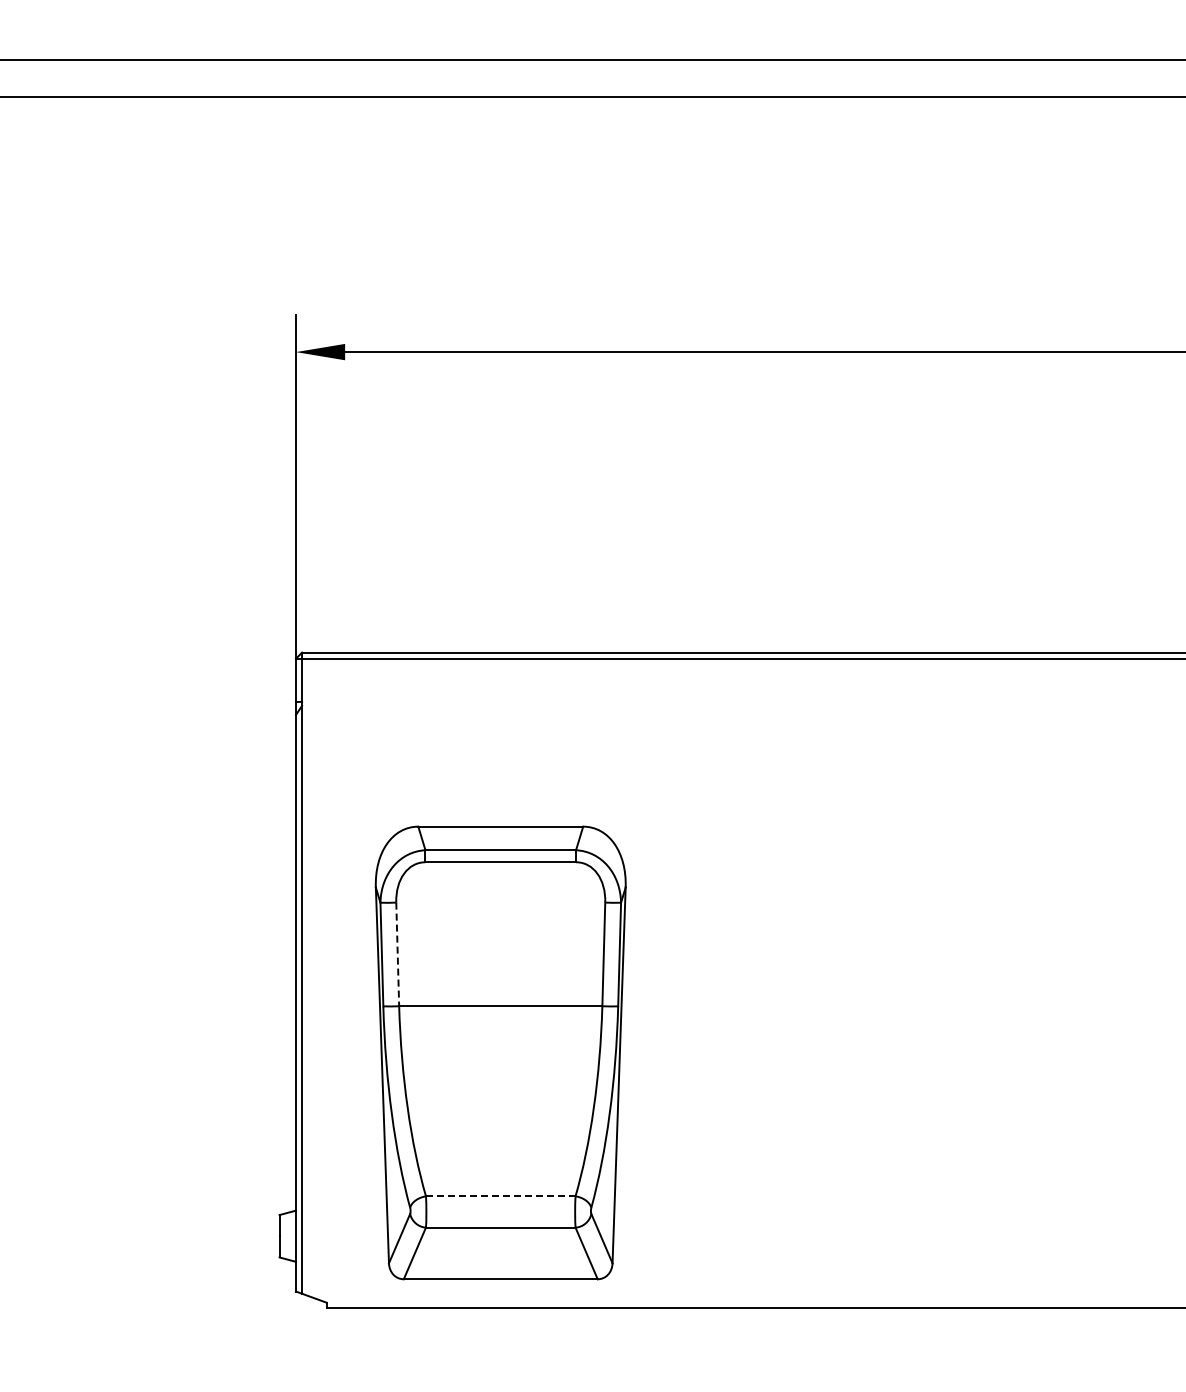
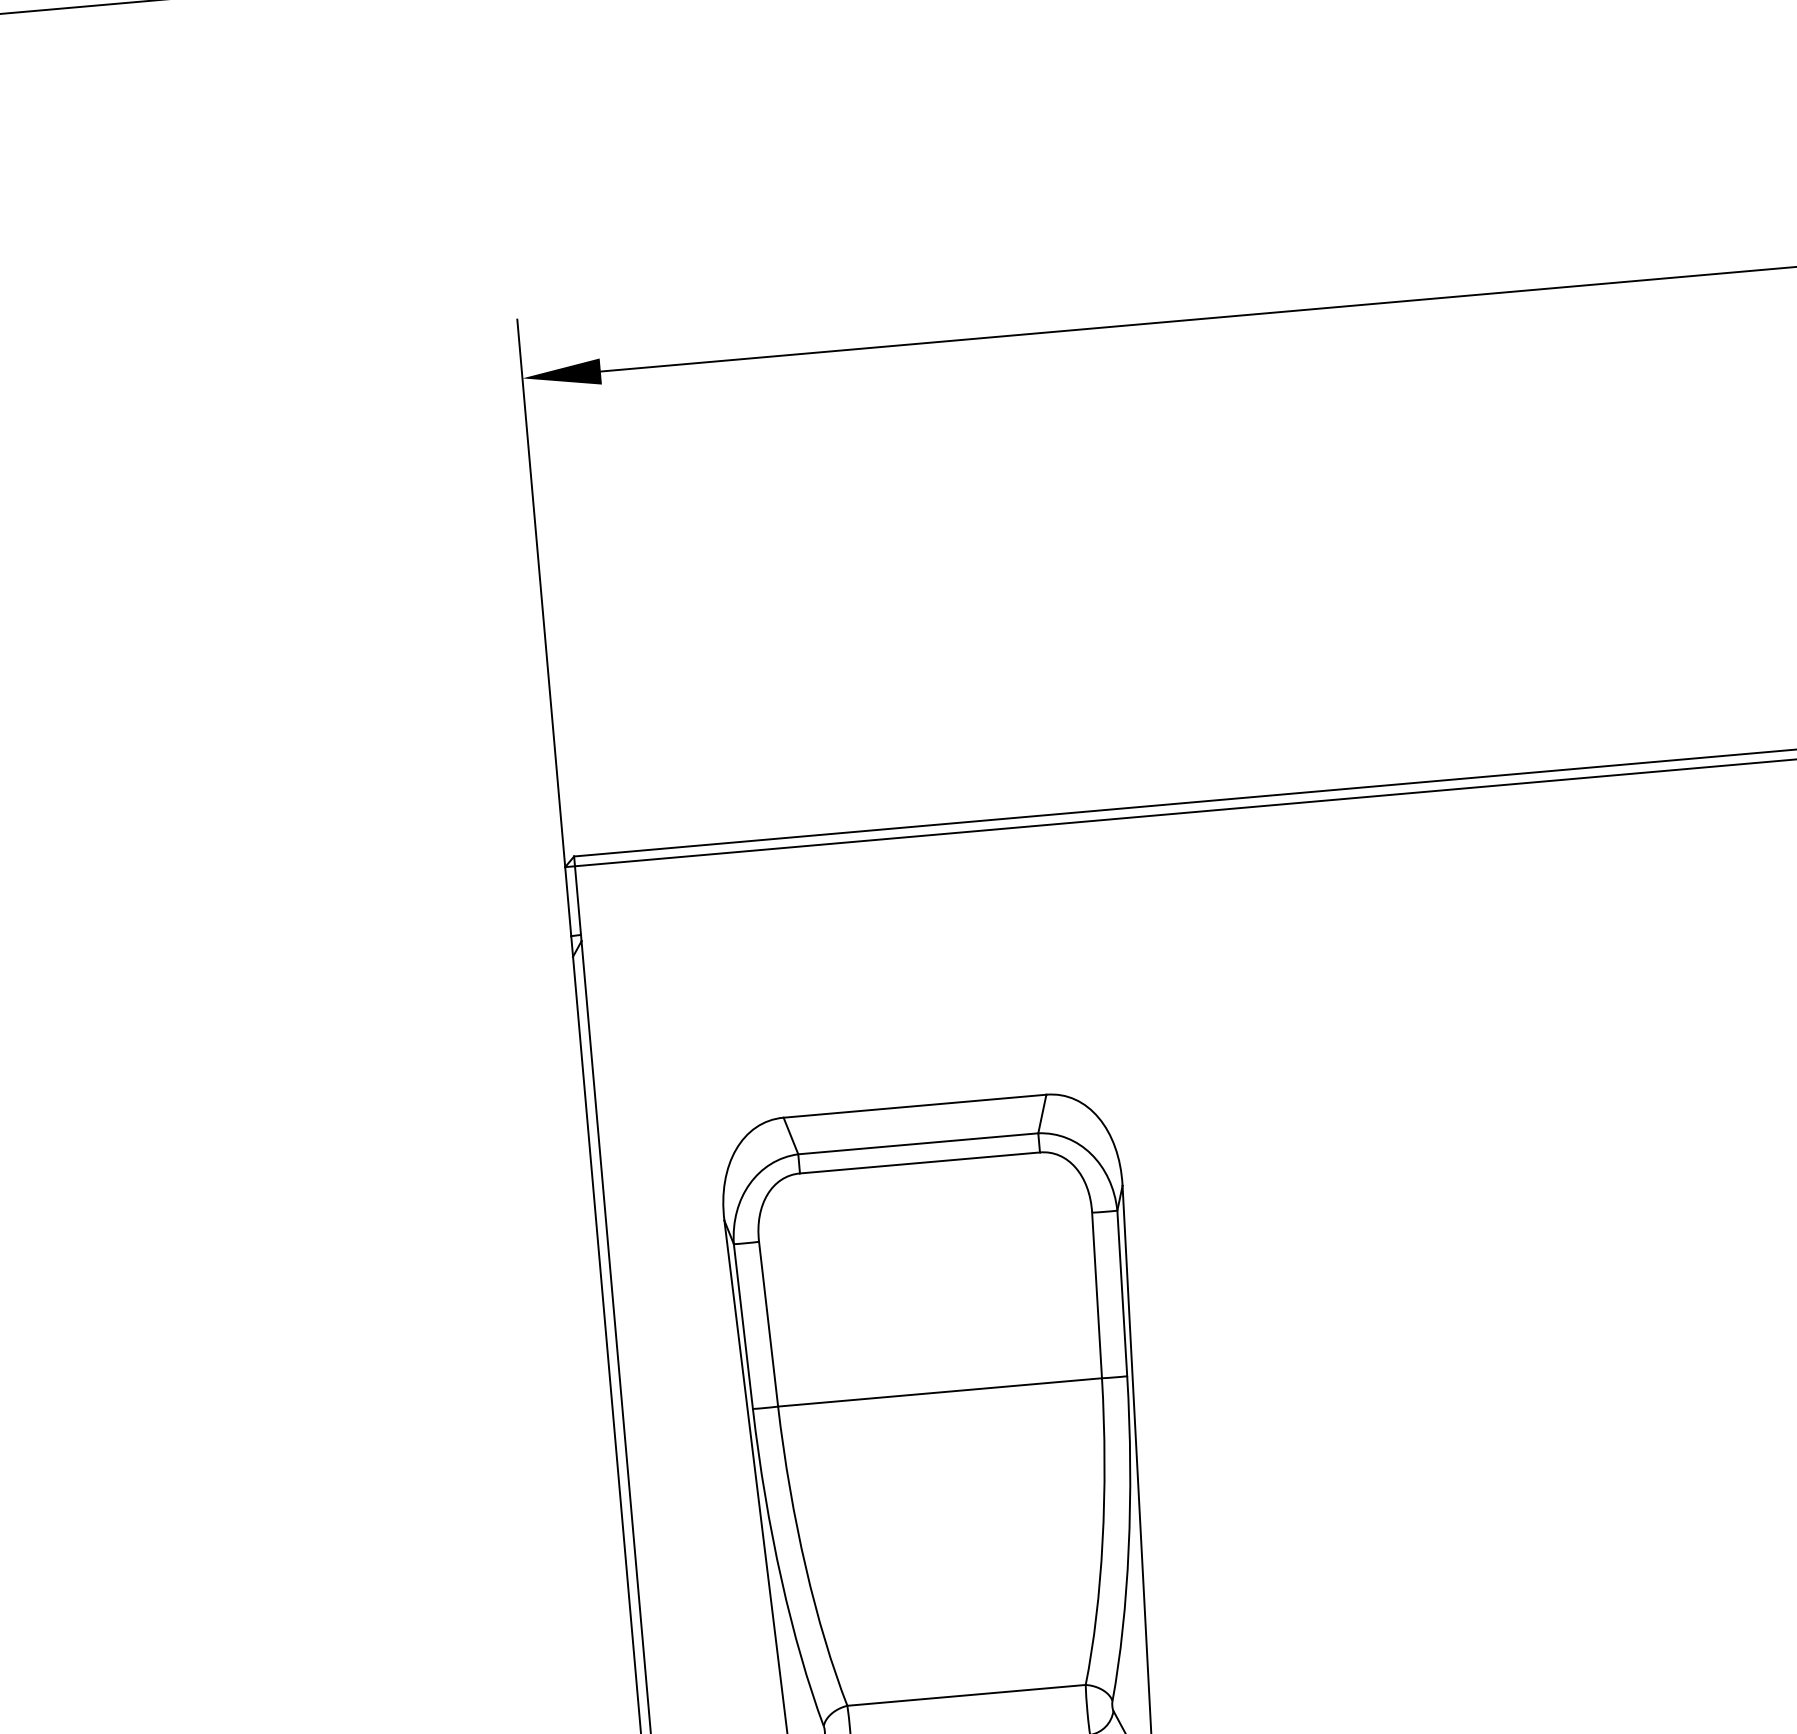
line: (397, 954) -> (768, 1324), dashed -> solid
line: (500, 1196) -> (966, 1695), dashed -> solid

